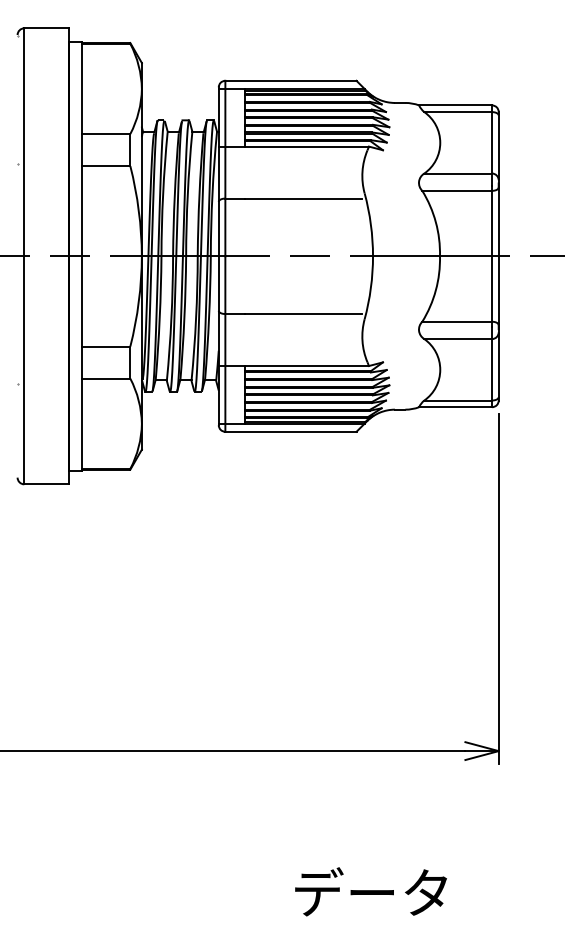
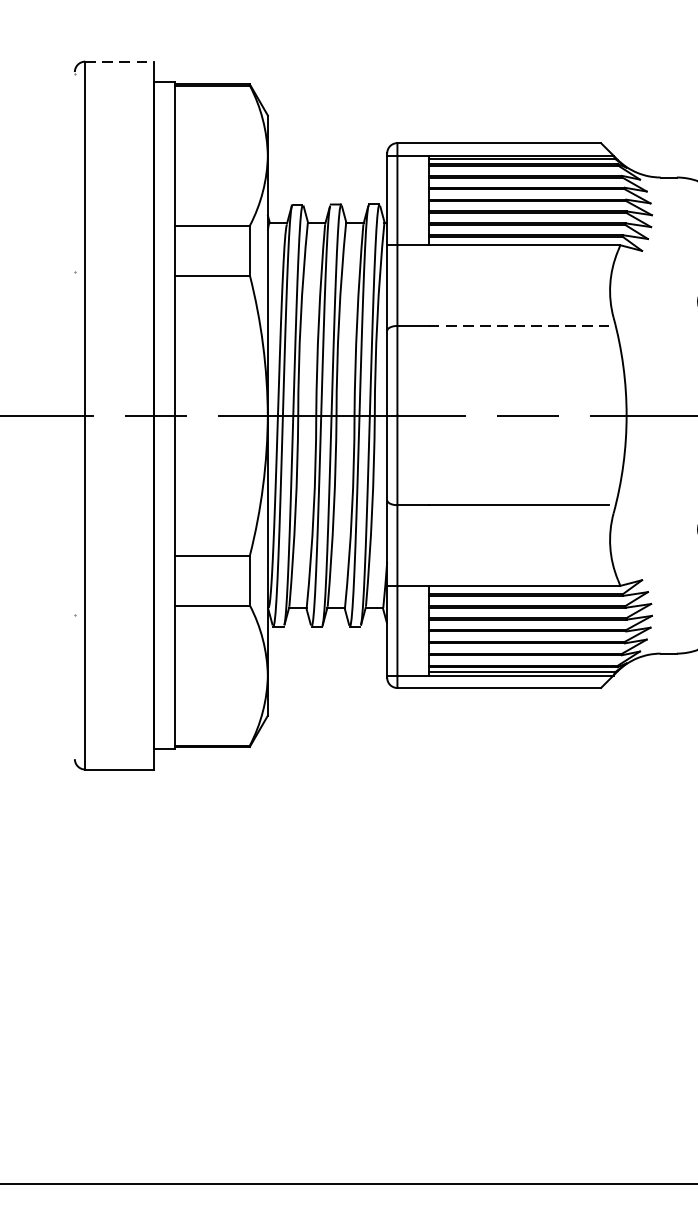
line: (46, 28) -> (119, 61), solid -> dashed
line: (304, 198) -> (520, 325), solid -> dashed

